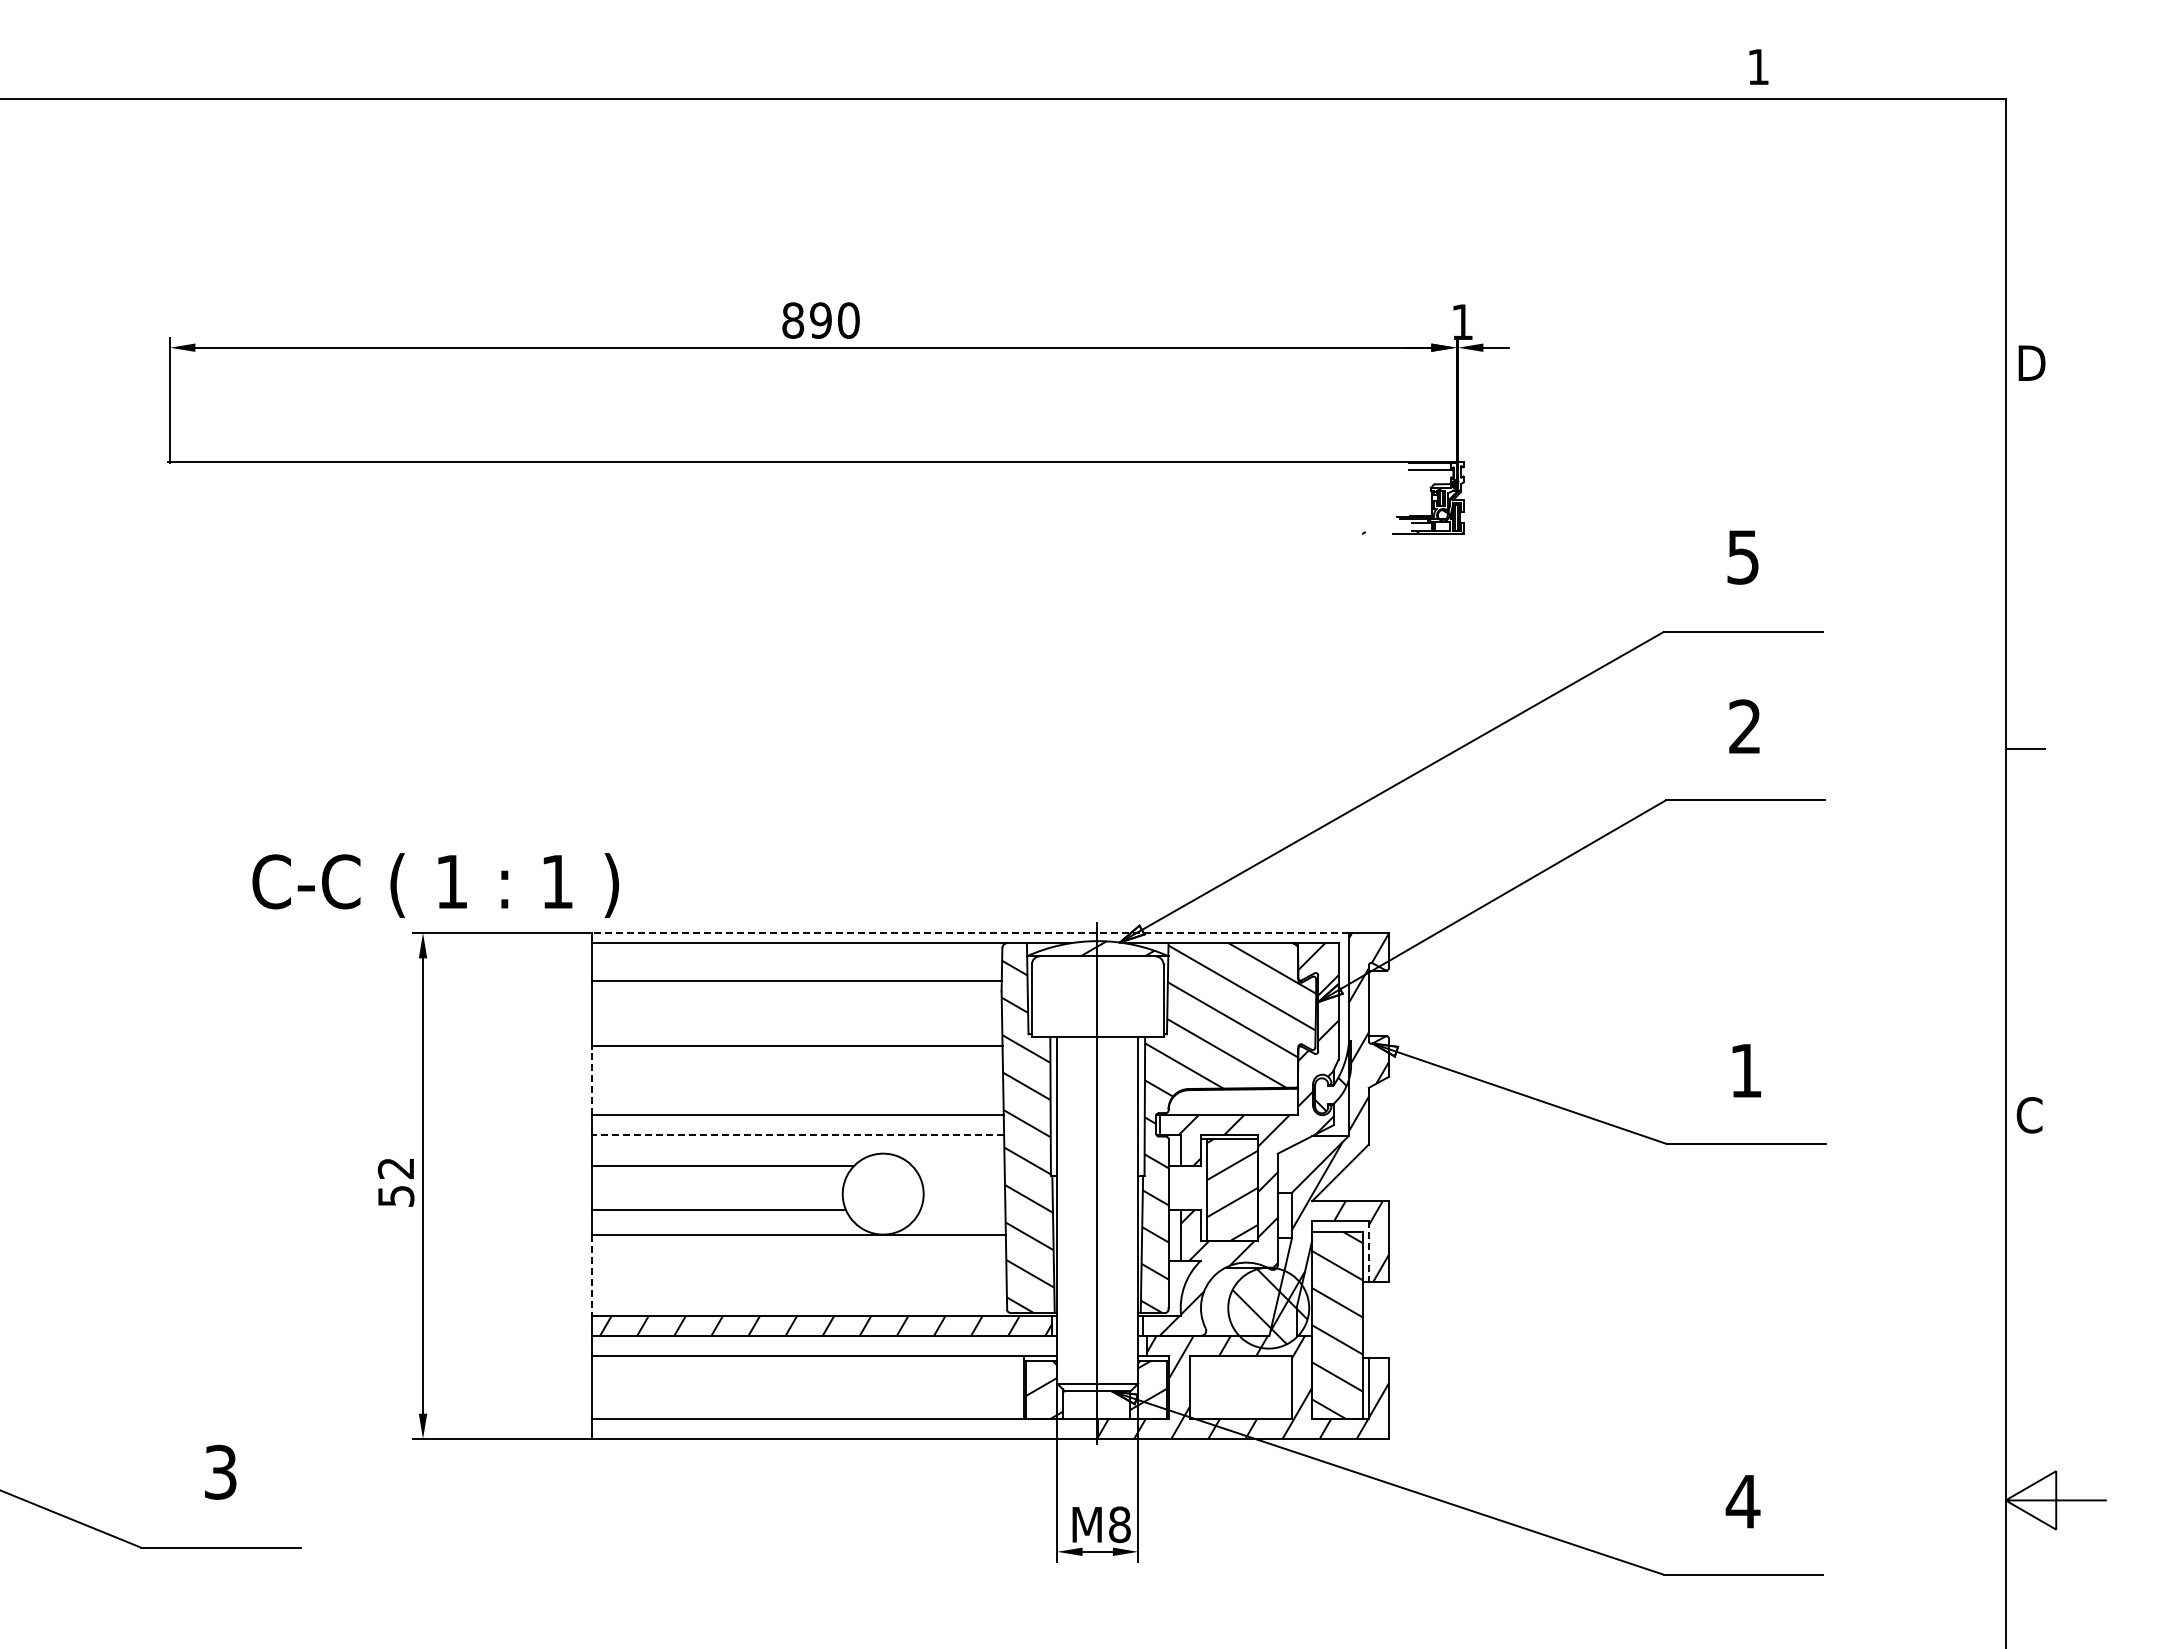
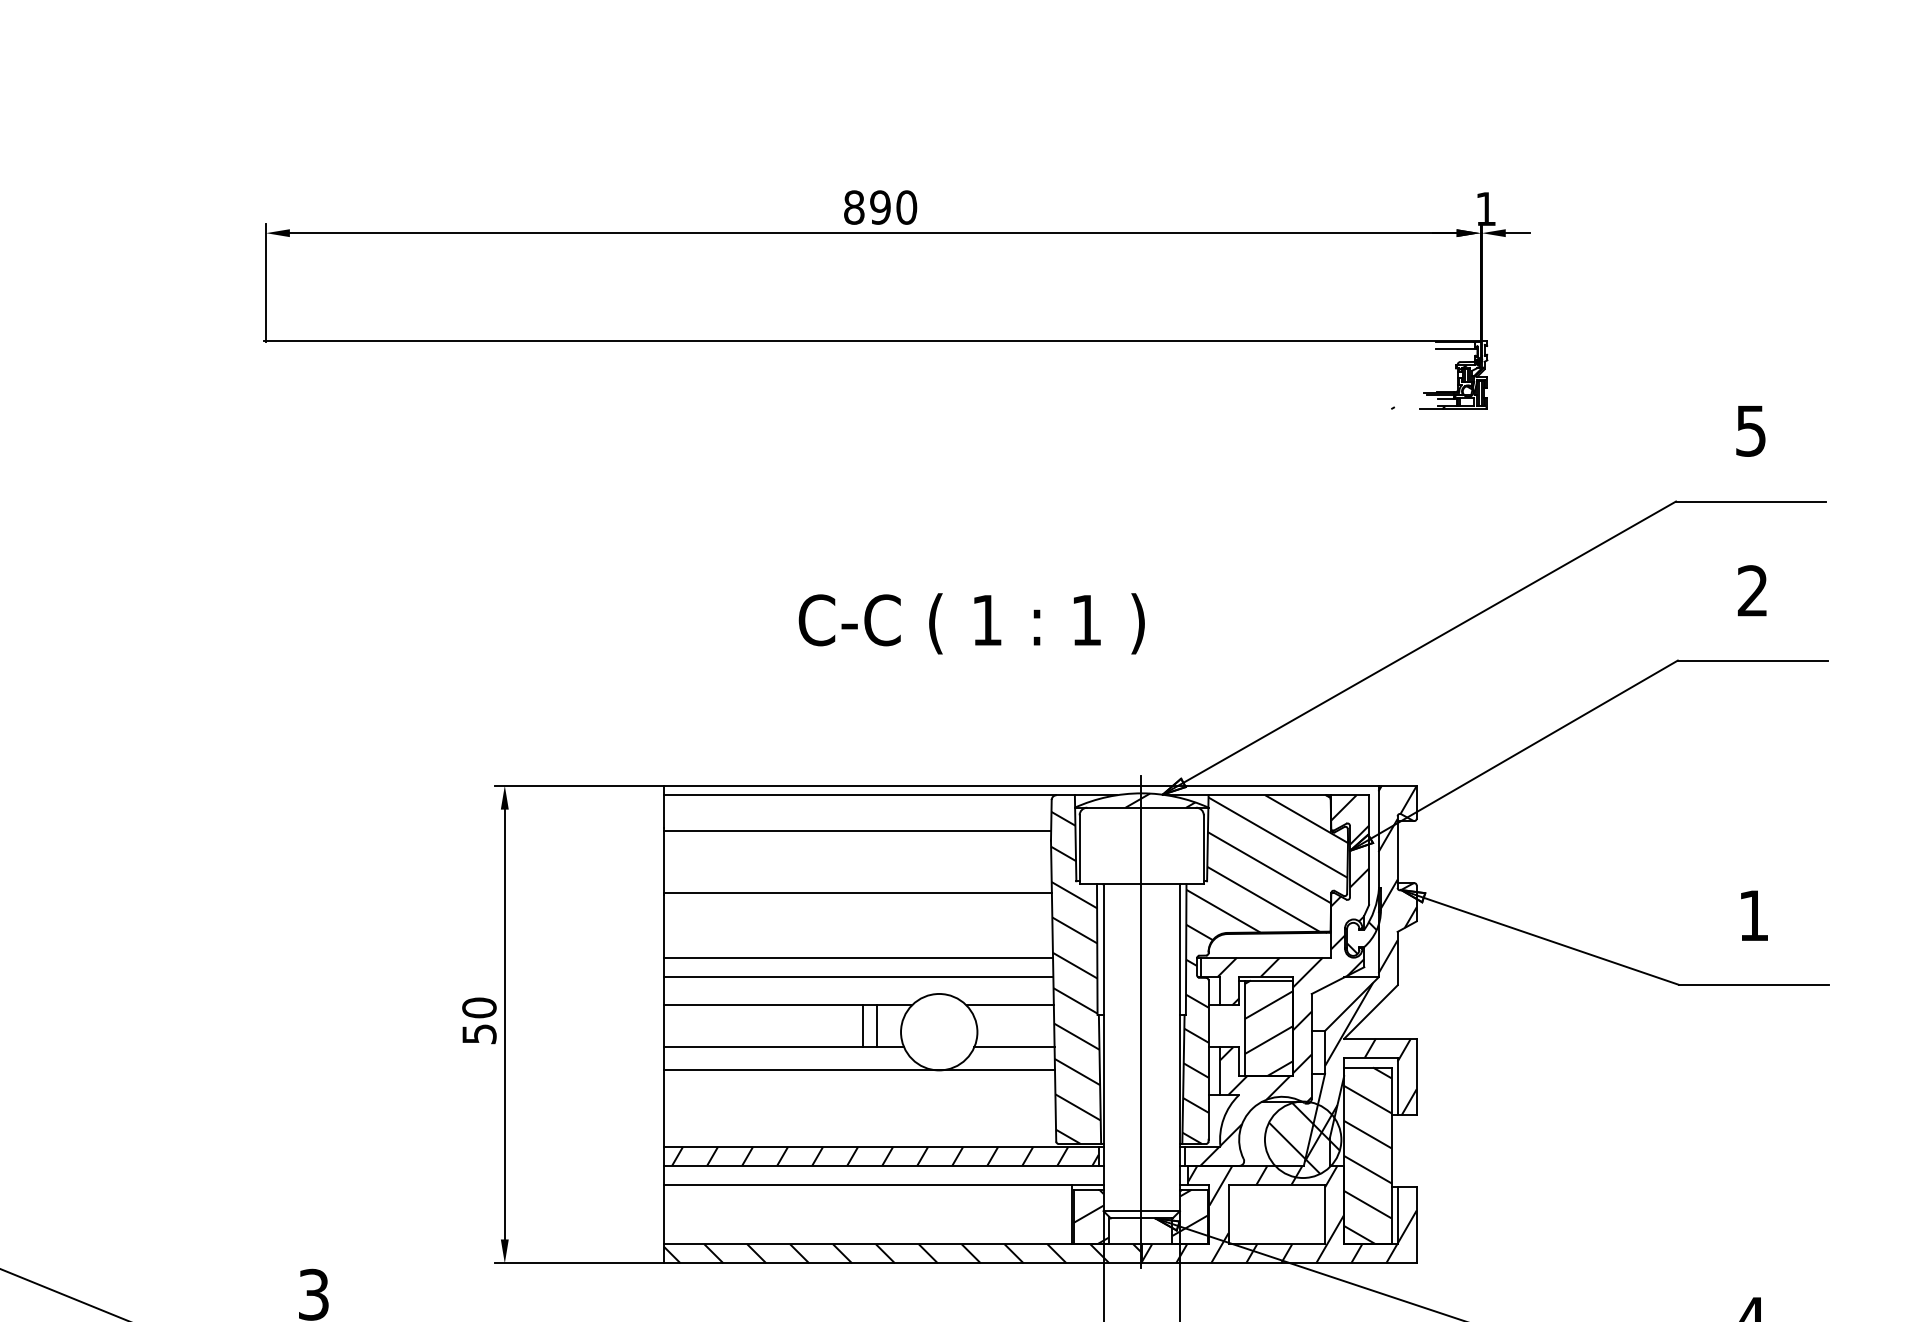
text: (435, 885) -> (971, 623), moved
line: (969, 933) -> (1020, 786), dashed -> solid
line: (591, 1081) -> (663, 925), dashed -> solid
line: (797, 1135) -> (858, 976), dashed -> solid
line: (958, 1165) -> (1010, 1005), added
text: (395, 1168) -> (478, 1007), 52 -> 50
line: (802, 1187) -> (863, 1025), added
line: (817, 1187) -> (877, 1025), added
line: (962, 1210) -> (1014, 1047), added
line: (1368, 1252) -> (1397, 1087), dashed -> solid
line: (591, 1275) -> (663, 1108), dashed -> solid
hatch: (844, 1428) -> (902, 1253), added

